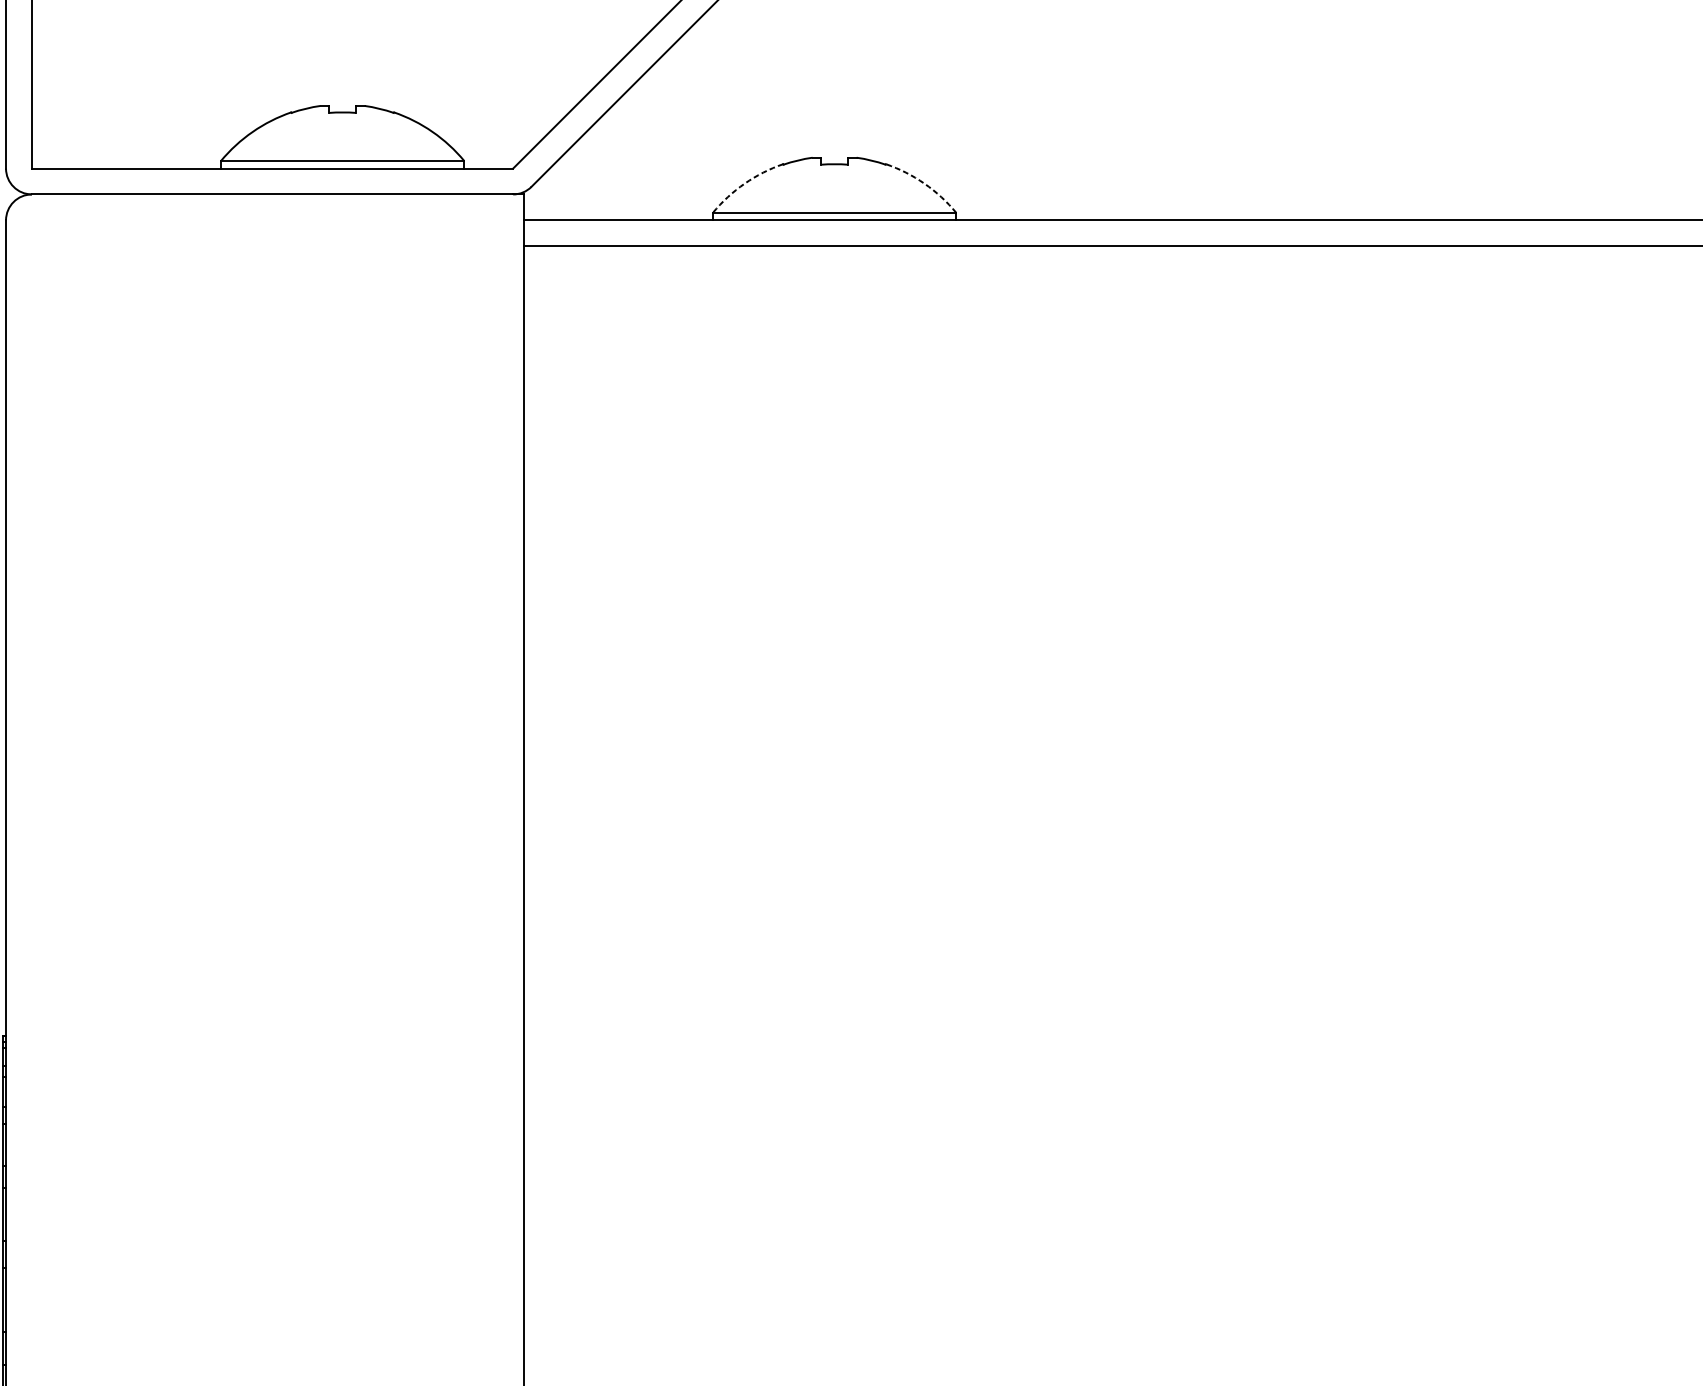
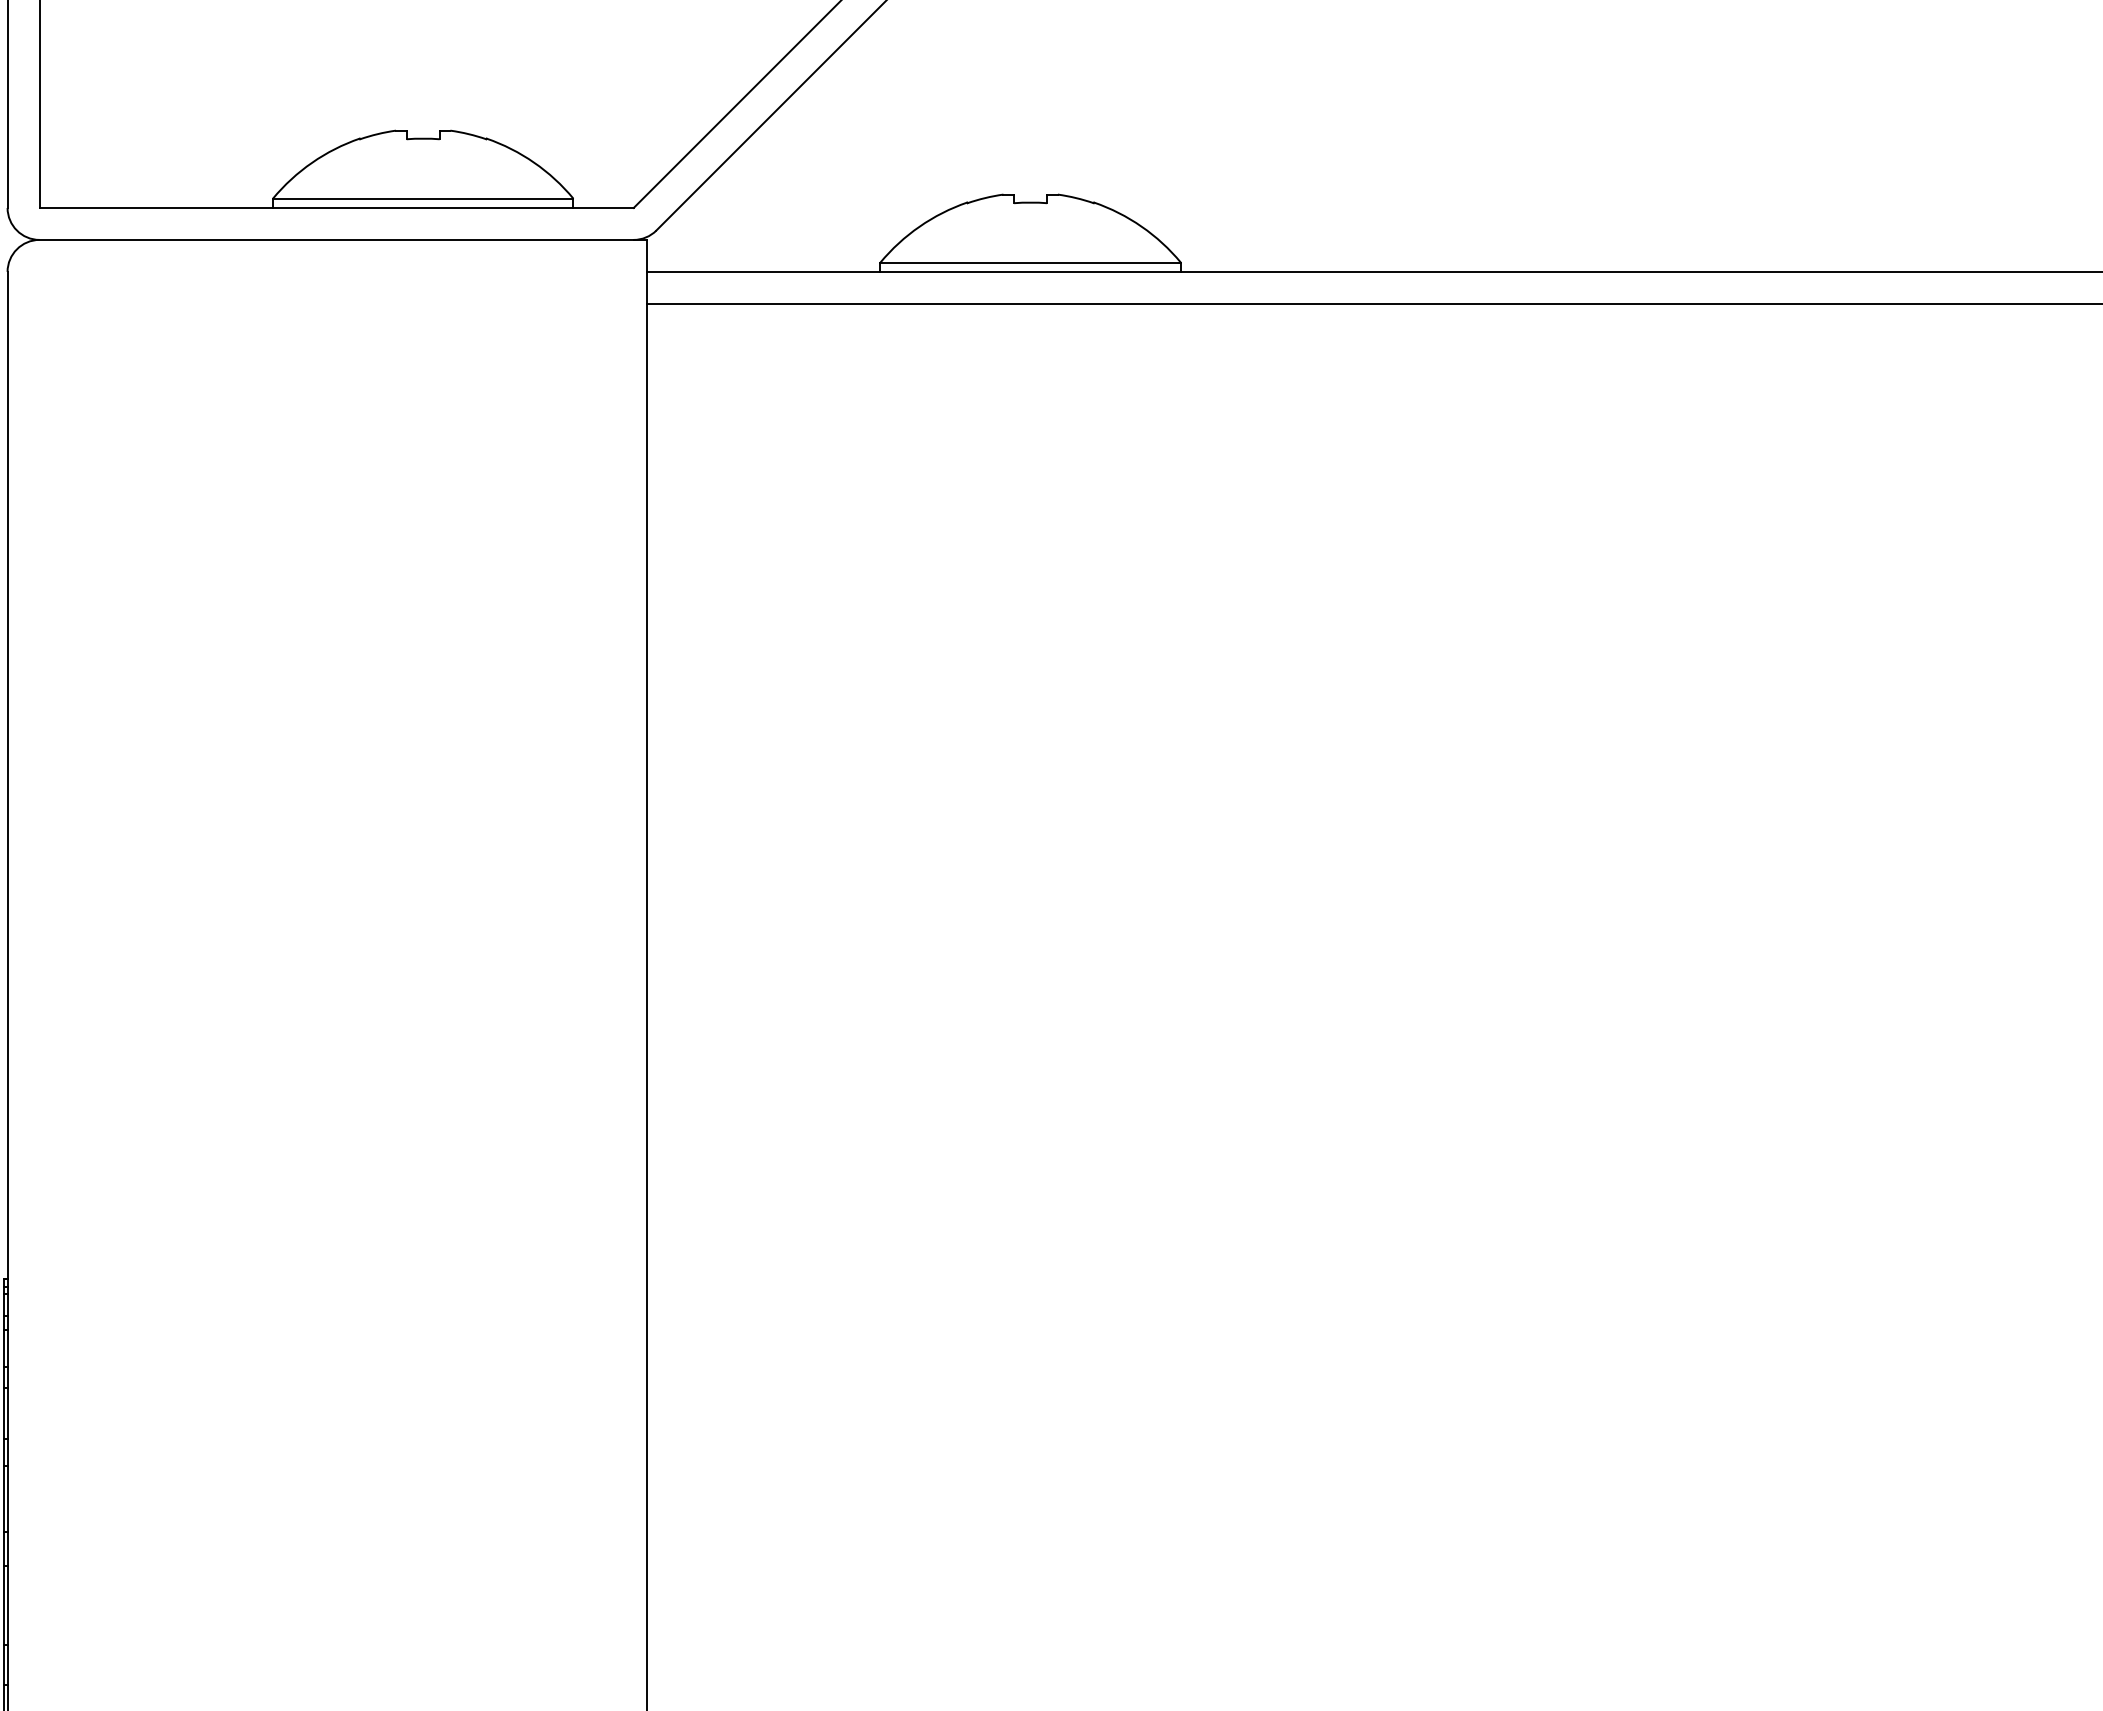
arc: (744, 183) -> (919, 226), dashed -> solid
arc: (924, 183) -> (1141, 226), dashed -> solid

